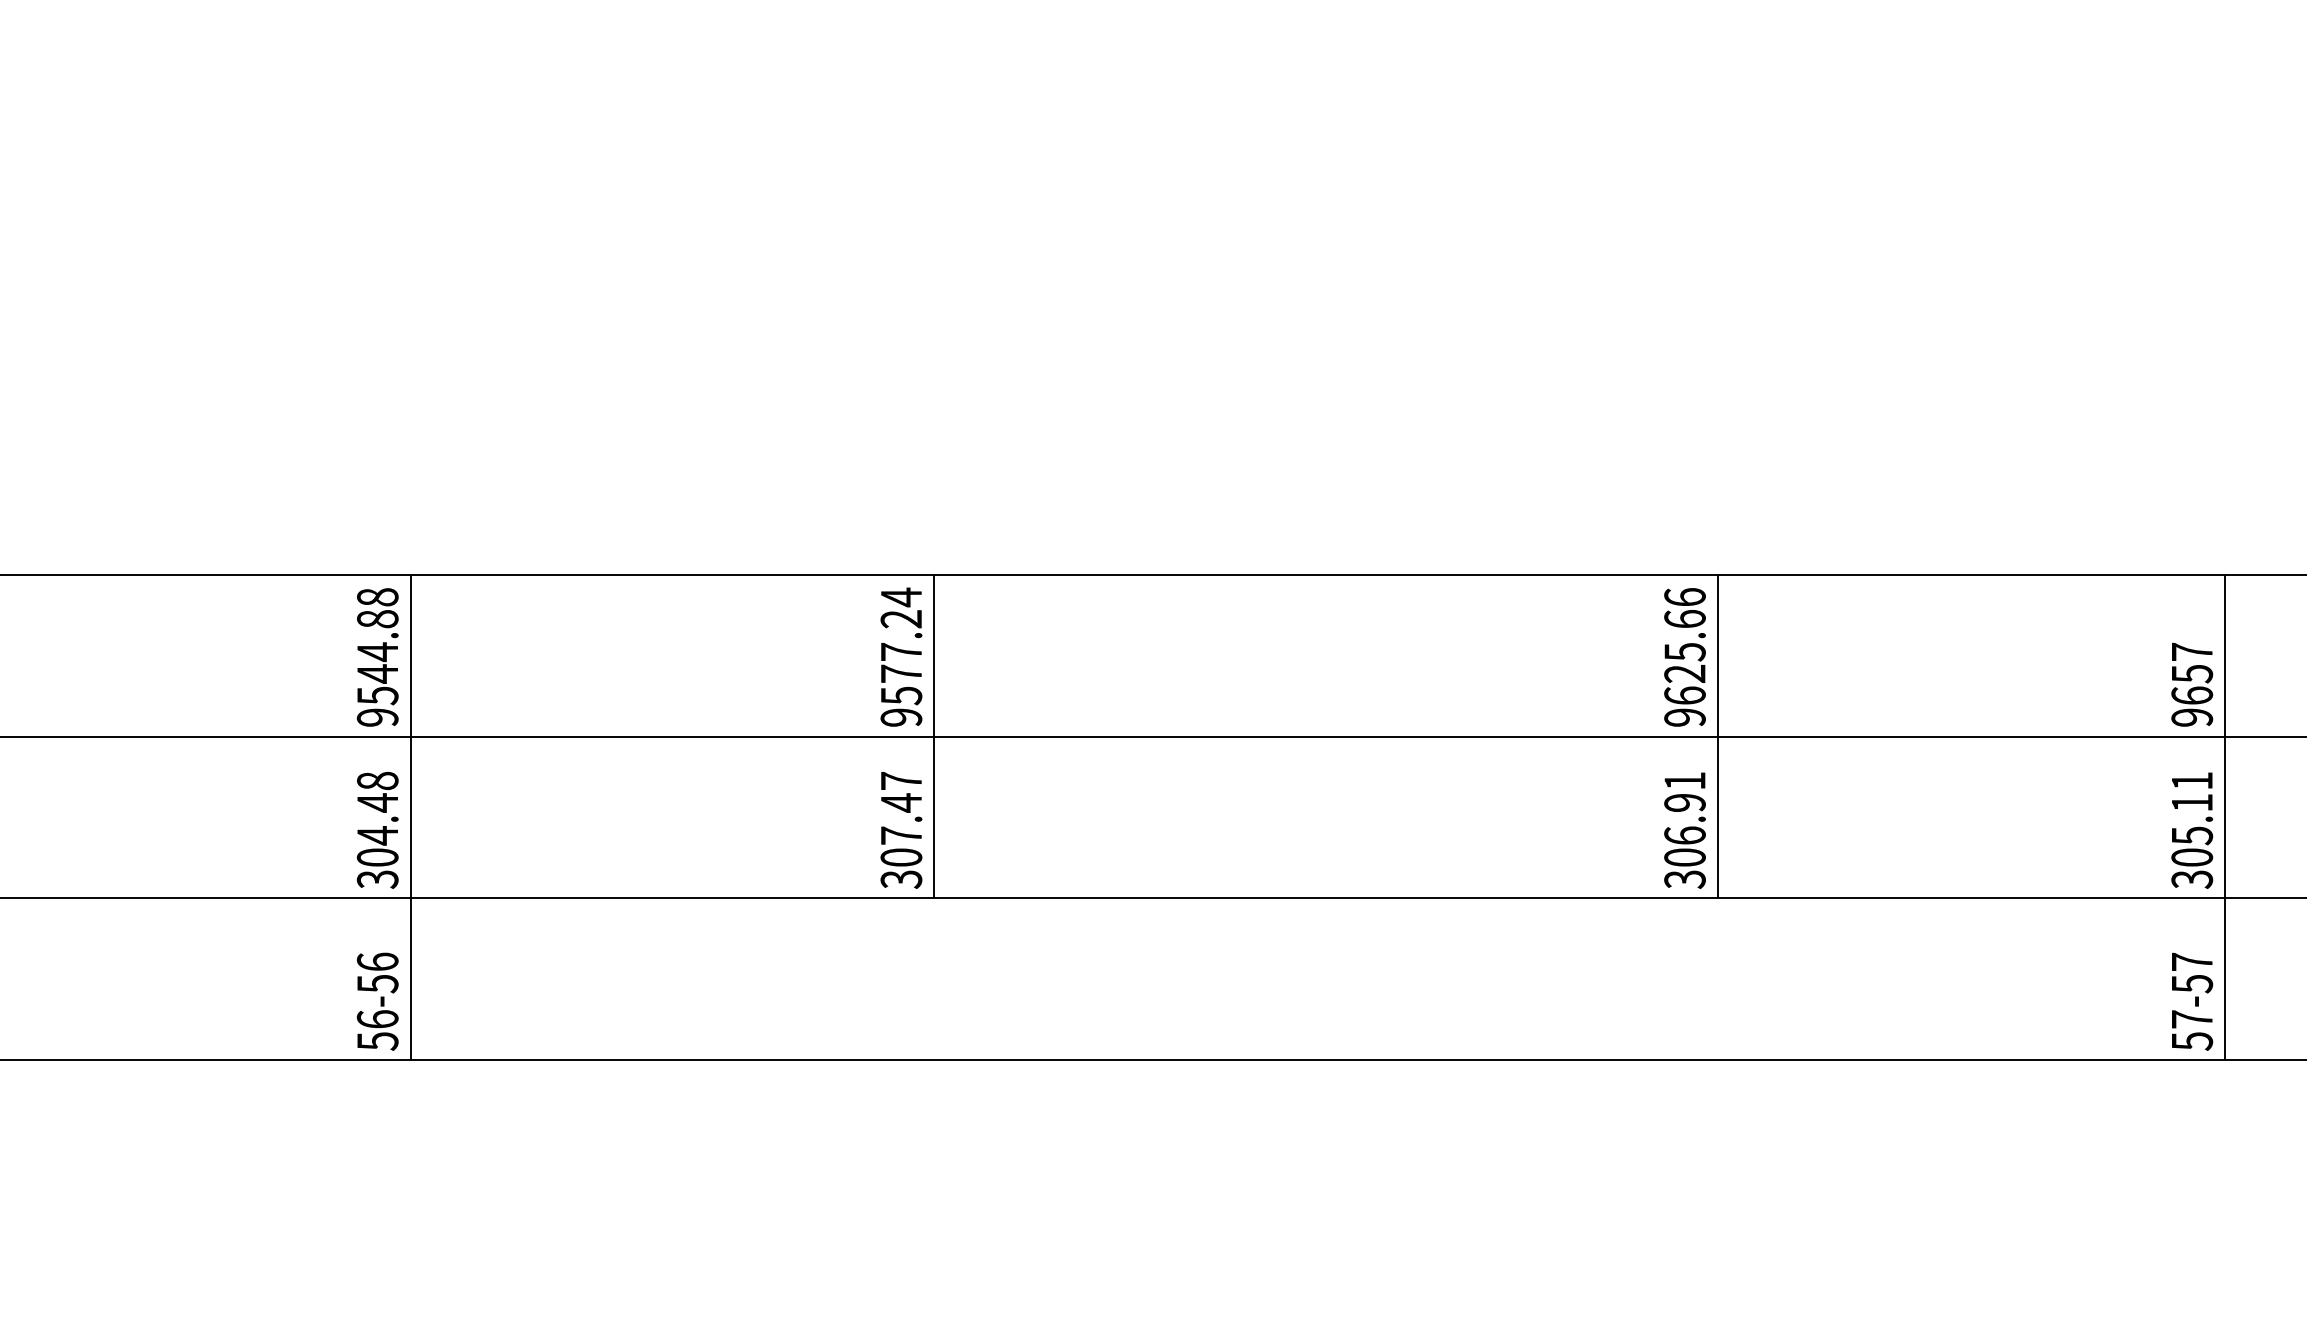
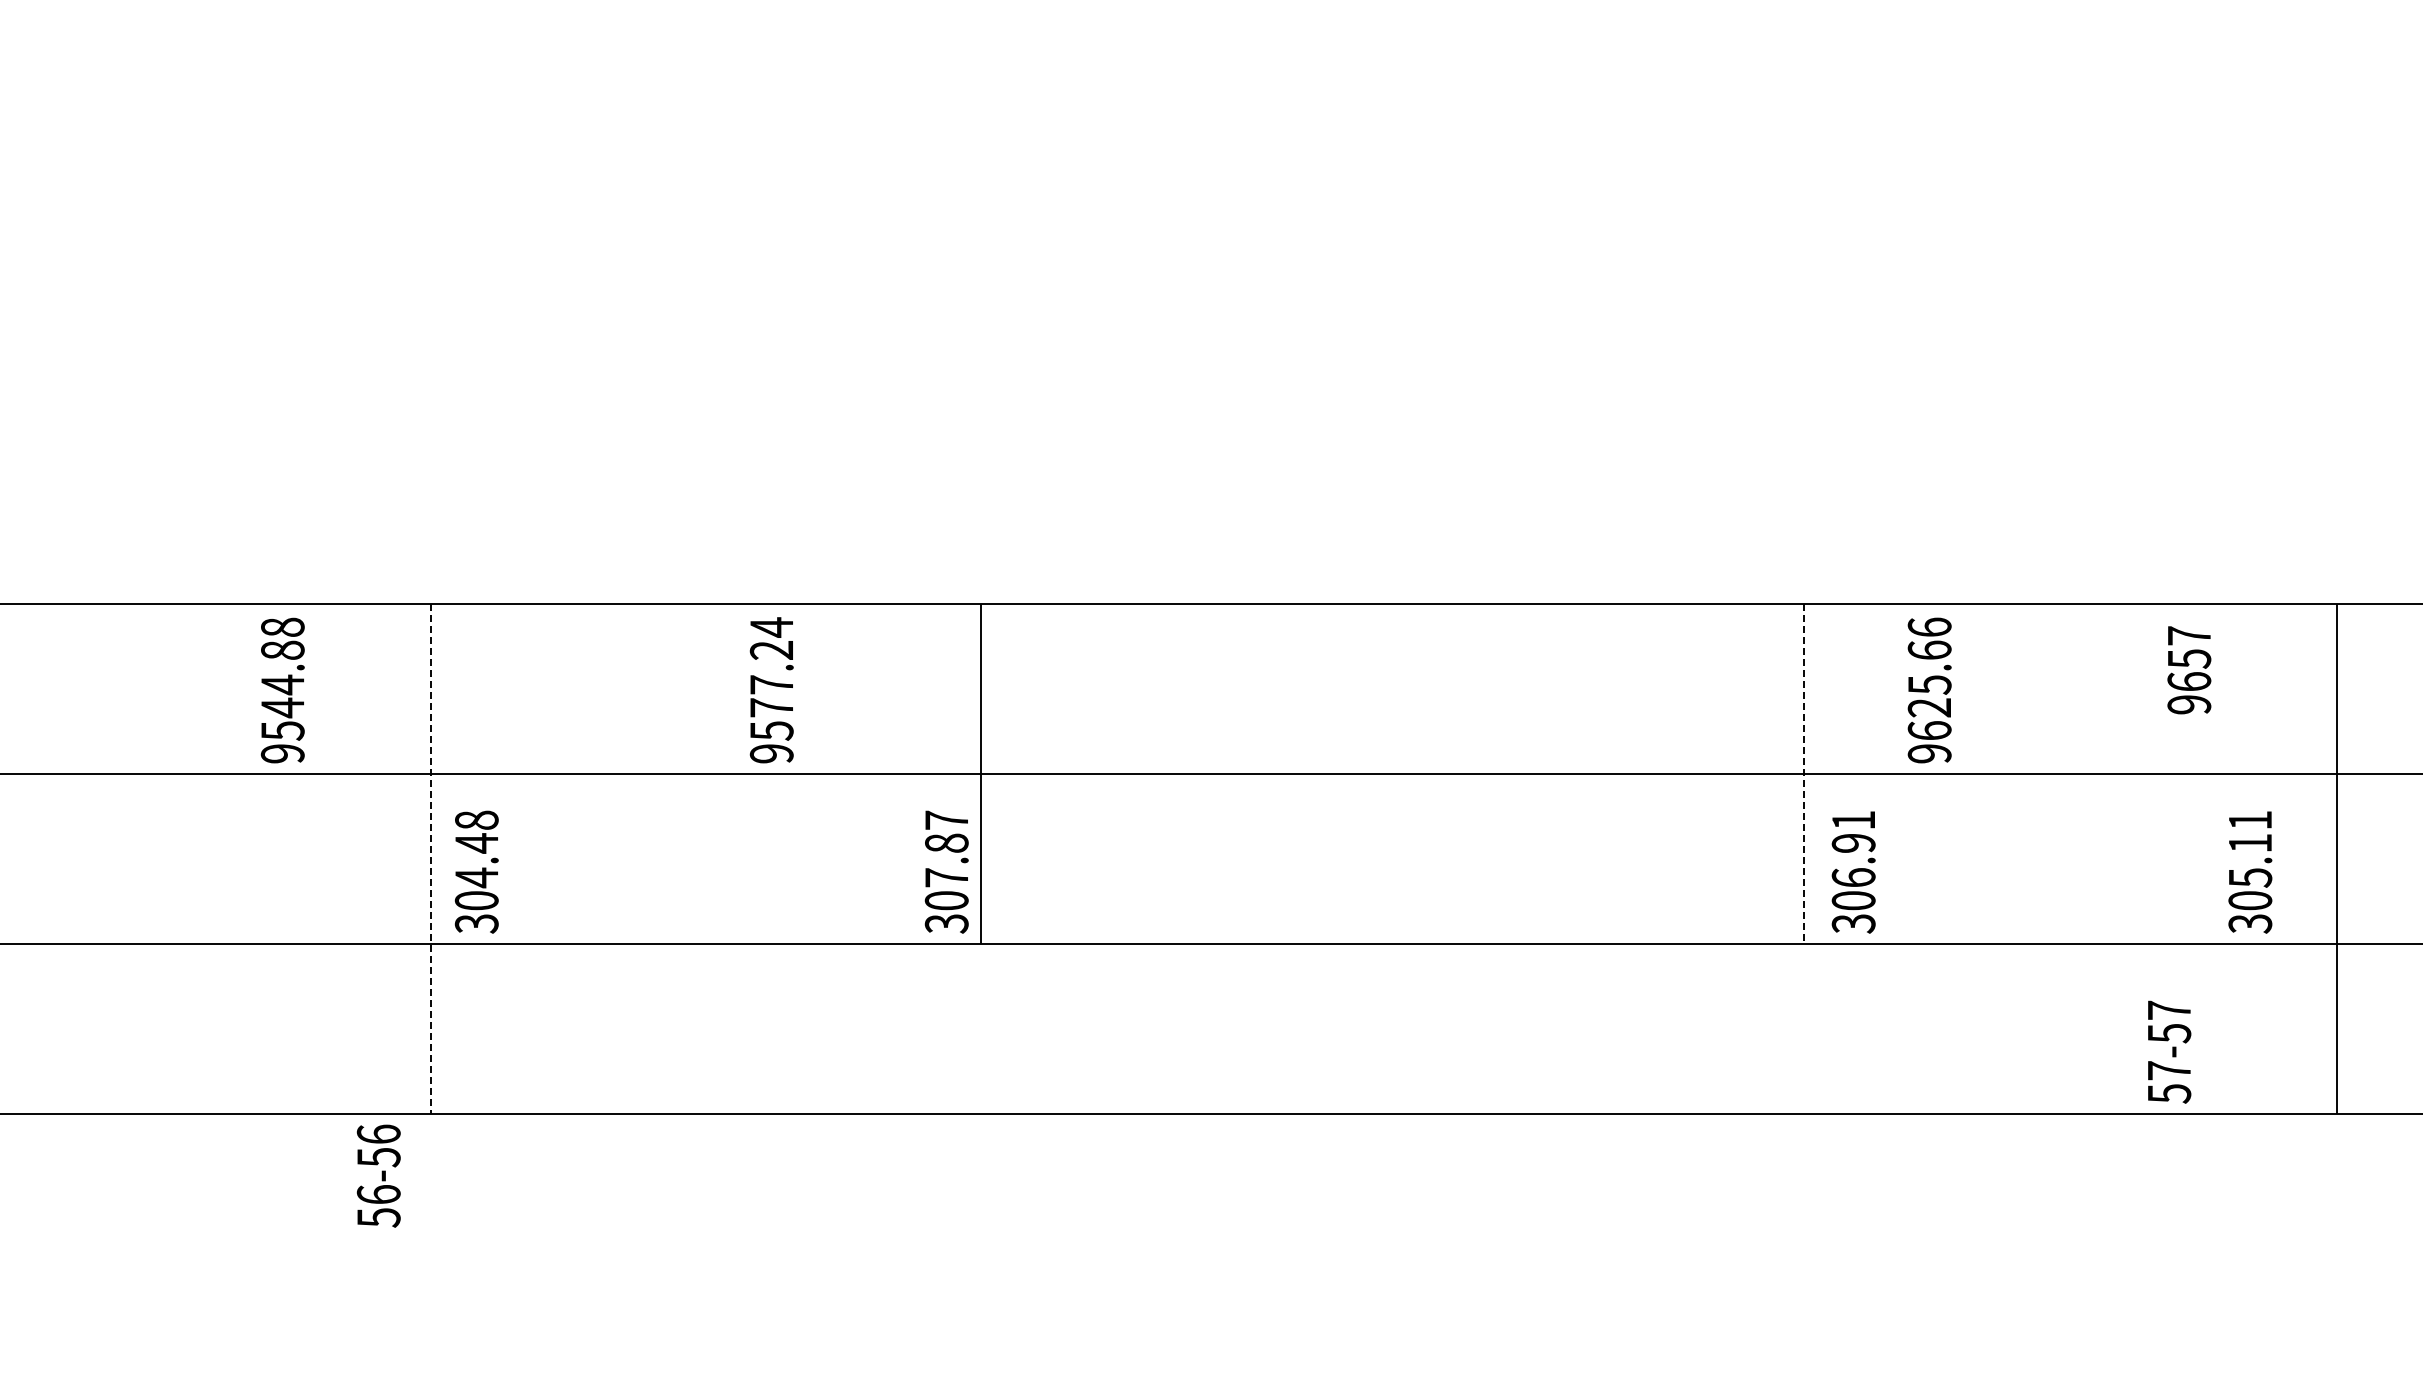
text: (377, 657) -> (282, 690), moved
text: (901, 657) -> (771, 690), moved
text: (1684, 657) -> (1929, 690), moved
text: (2192, 684) -> (2189, 670), moved
line: (1718, 736) -> (1804, 773), solid -> dashed
text: (901, 803) -> (946, 843), 307.47 -> 307.87
line: (410, 817) -> (431, 858), solid -> dashed
text: (377, 829) -> (476, 871), moved
text: (1684, 830) -> (1853, 872), moved
text: (2192, 830) -> (2250, 872), moved
text: (377, 1001) -> (378, 1175), moved
text: (2192, 1001) -> (2169, 1051), moved

